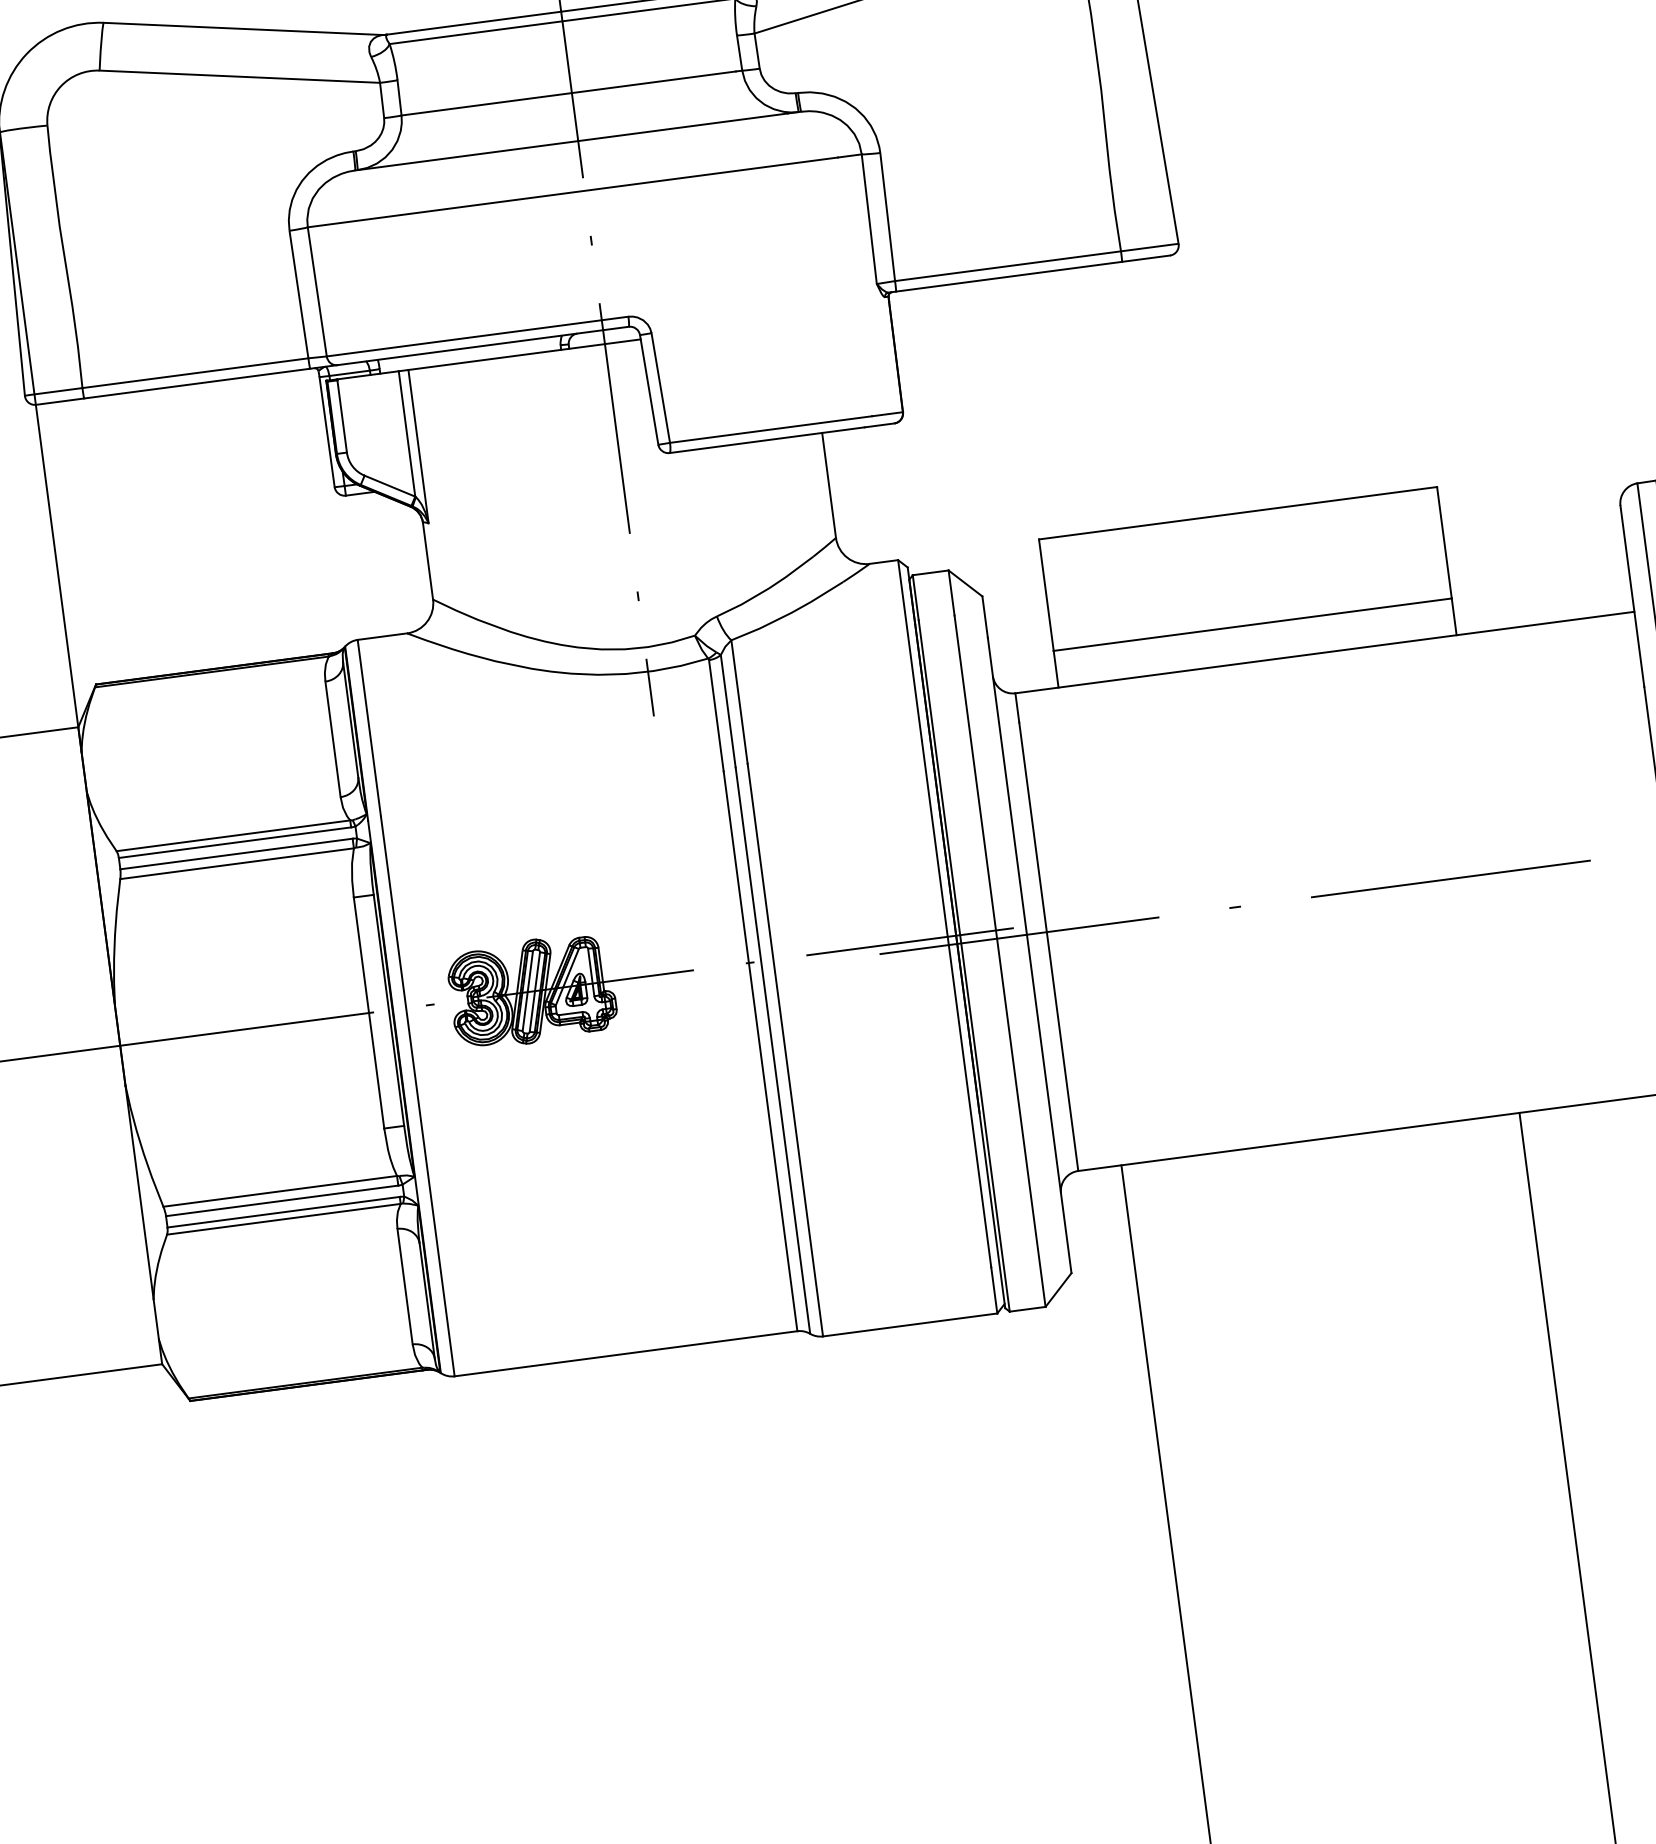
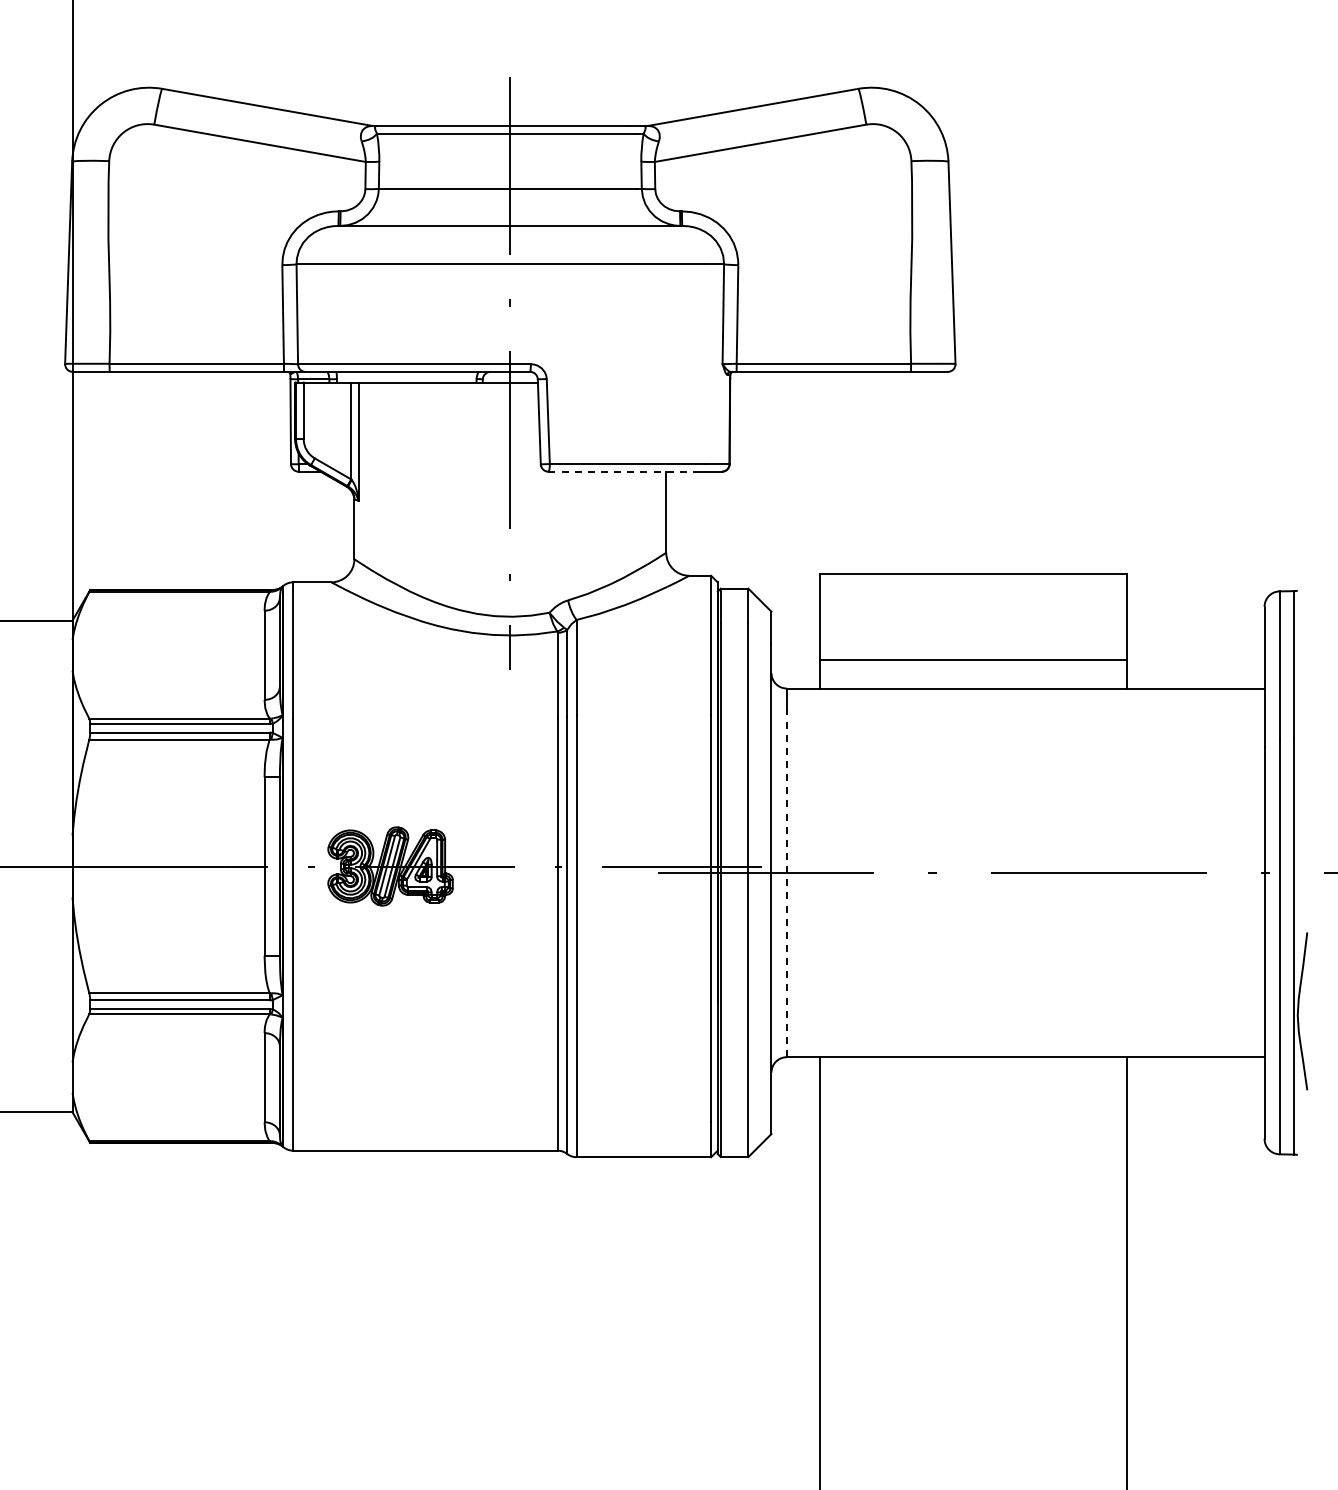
line: (768, 439) -> (624, 471), solid -> dashed
line: (1048, 945) -> (786, 883), solid -> dashed

